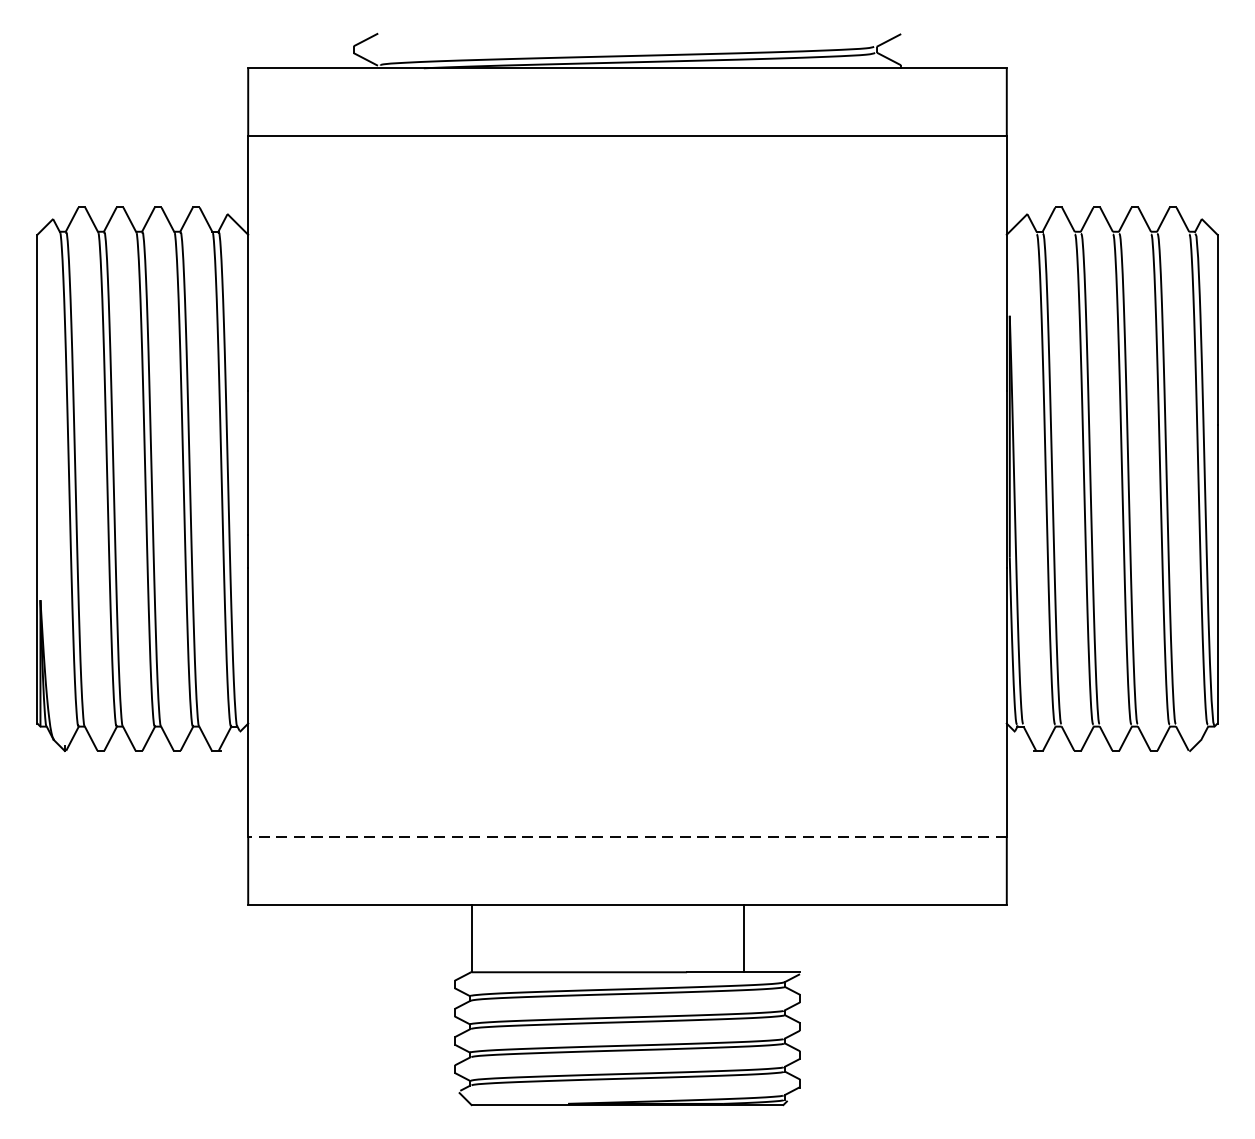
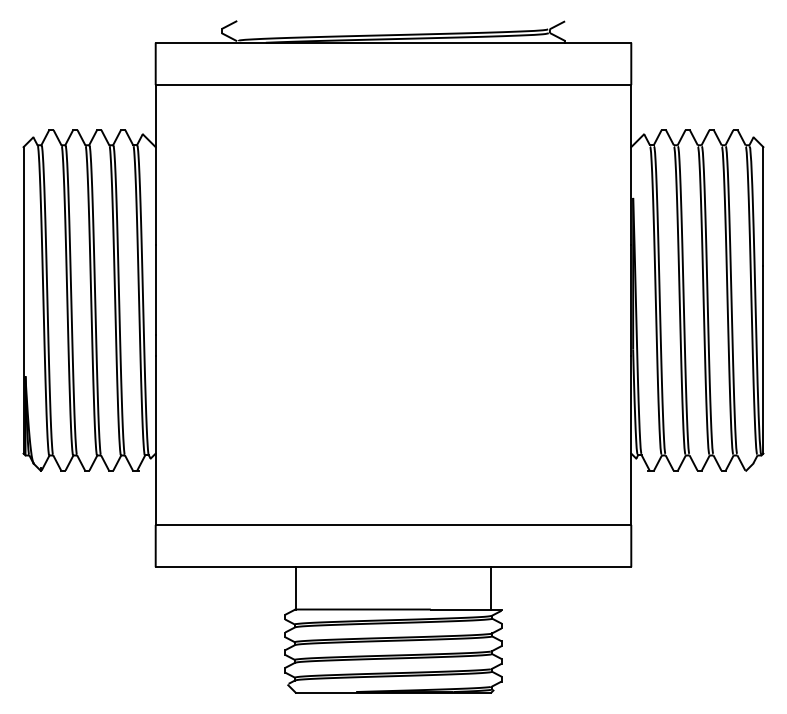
line: (627, 836) -> (393, 524), dashed -> solid
line: (743, 938) -> (491, 588), moved

